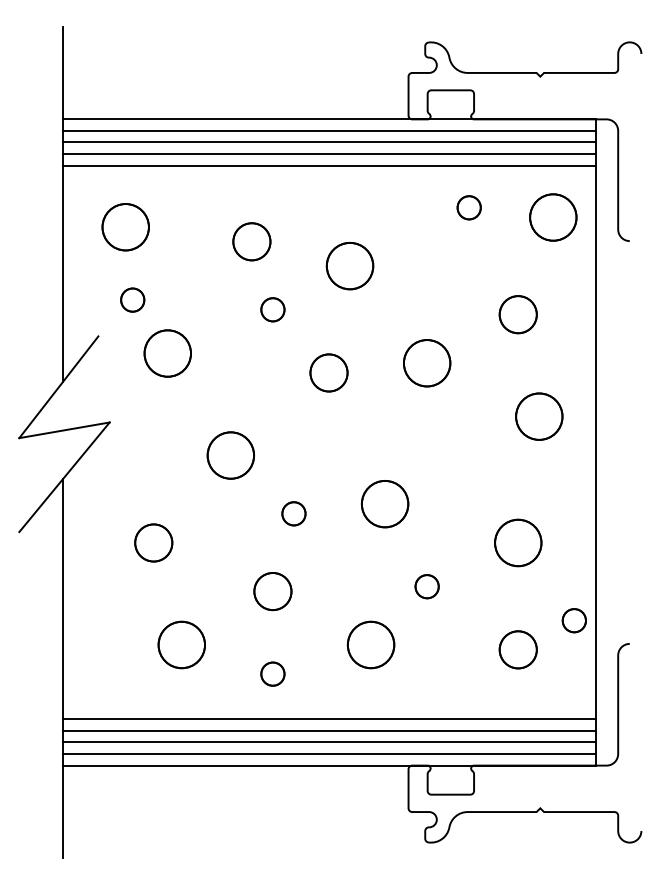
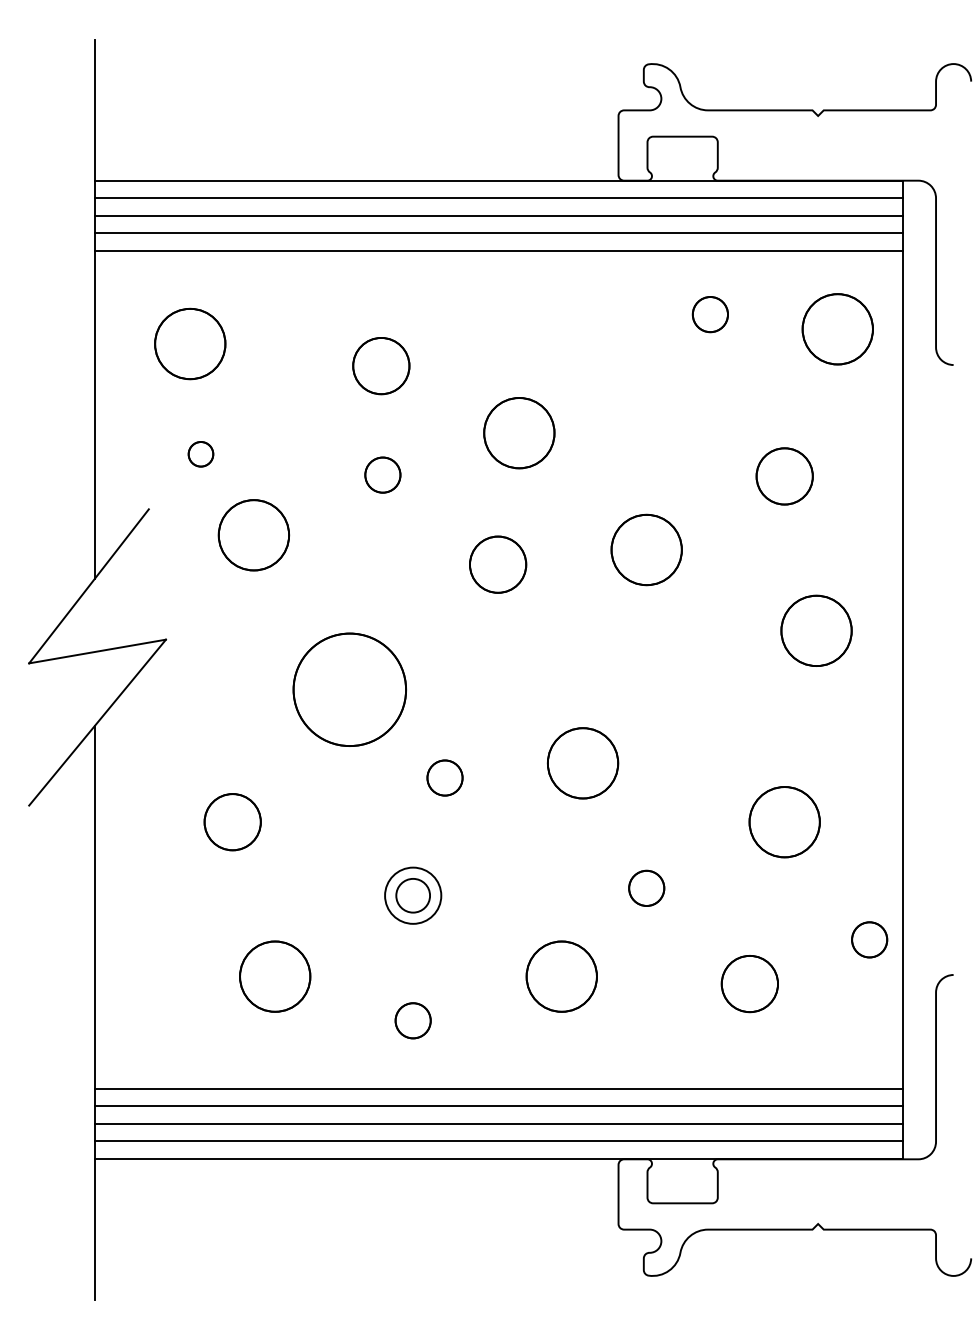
part: (349, 266) -> (518, 433), moved
circle: (132, 299) -> (200, 453), size x0.7
circle: (272, 309) -> (382, 474), moved
circle: (230, 455) -> (348, 689), size x1.6
circle: (272, 591) -> (412, 895), size x0.6
circle: (517, 649) -> (748, 983), moved

